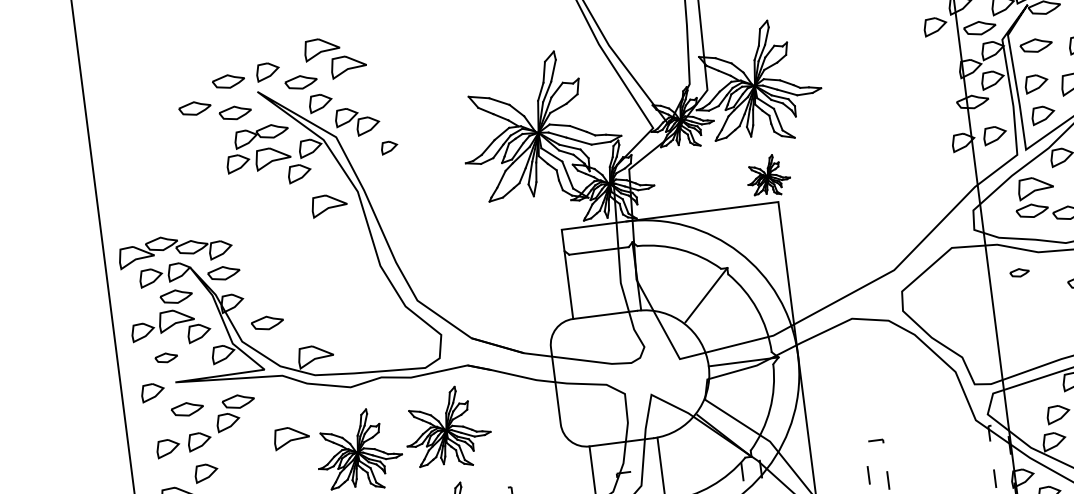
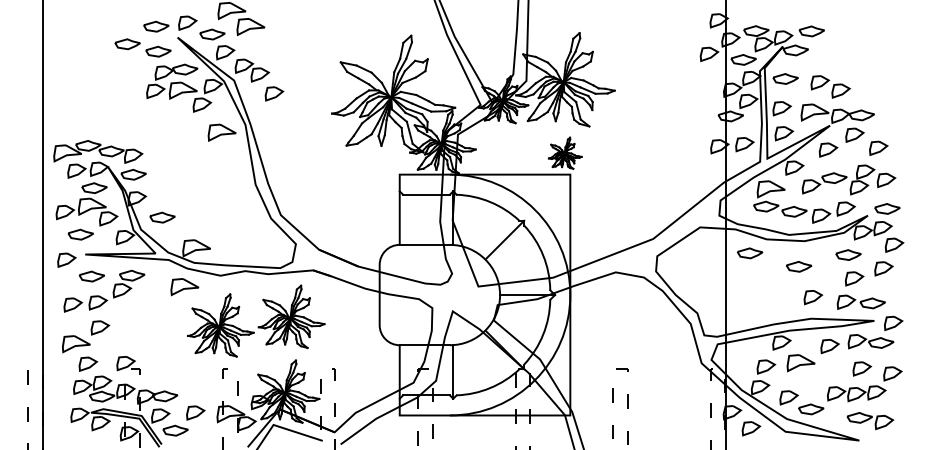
part: (389, 147) -> (274, 93), size x1.43
part: (1020, 272) -> (750, 253), size x1.67
part: (166, 357) -> (80, 234), size x1.43
part: (291, 438) -> (184, 287), moved

